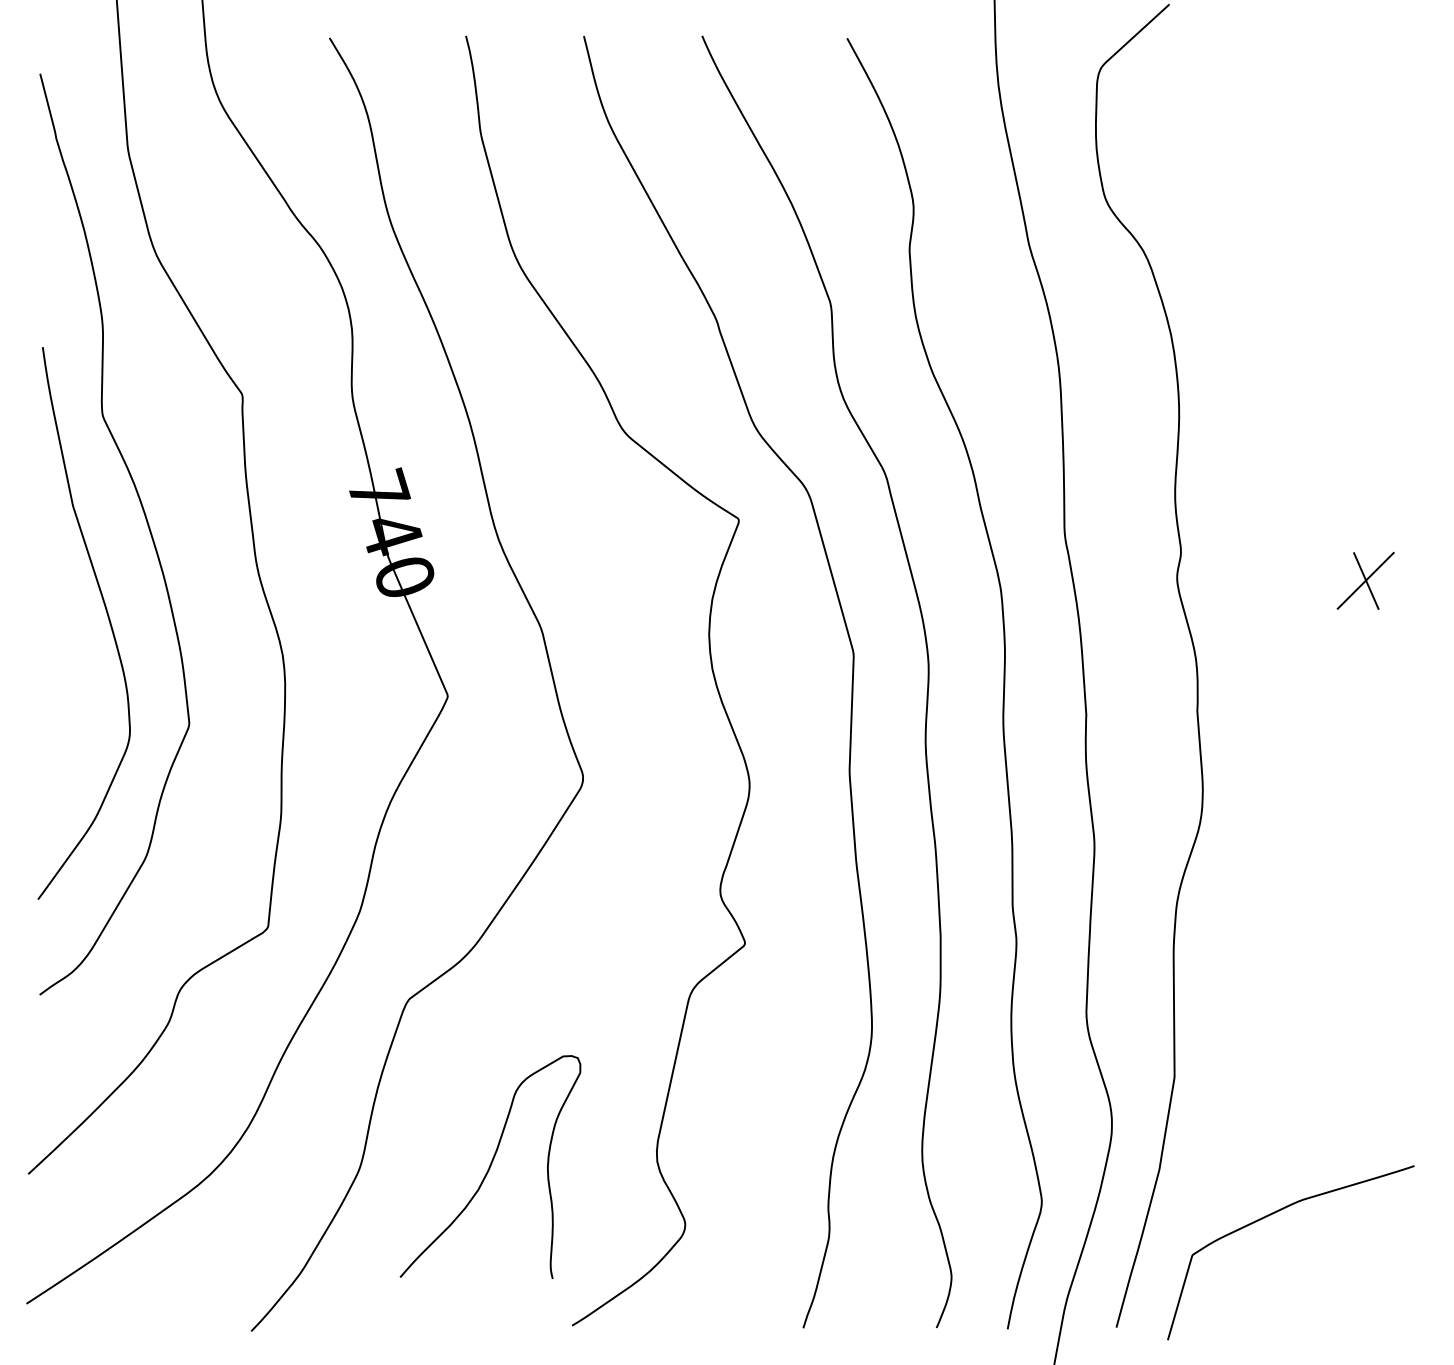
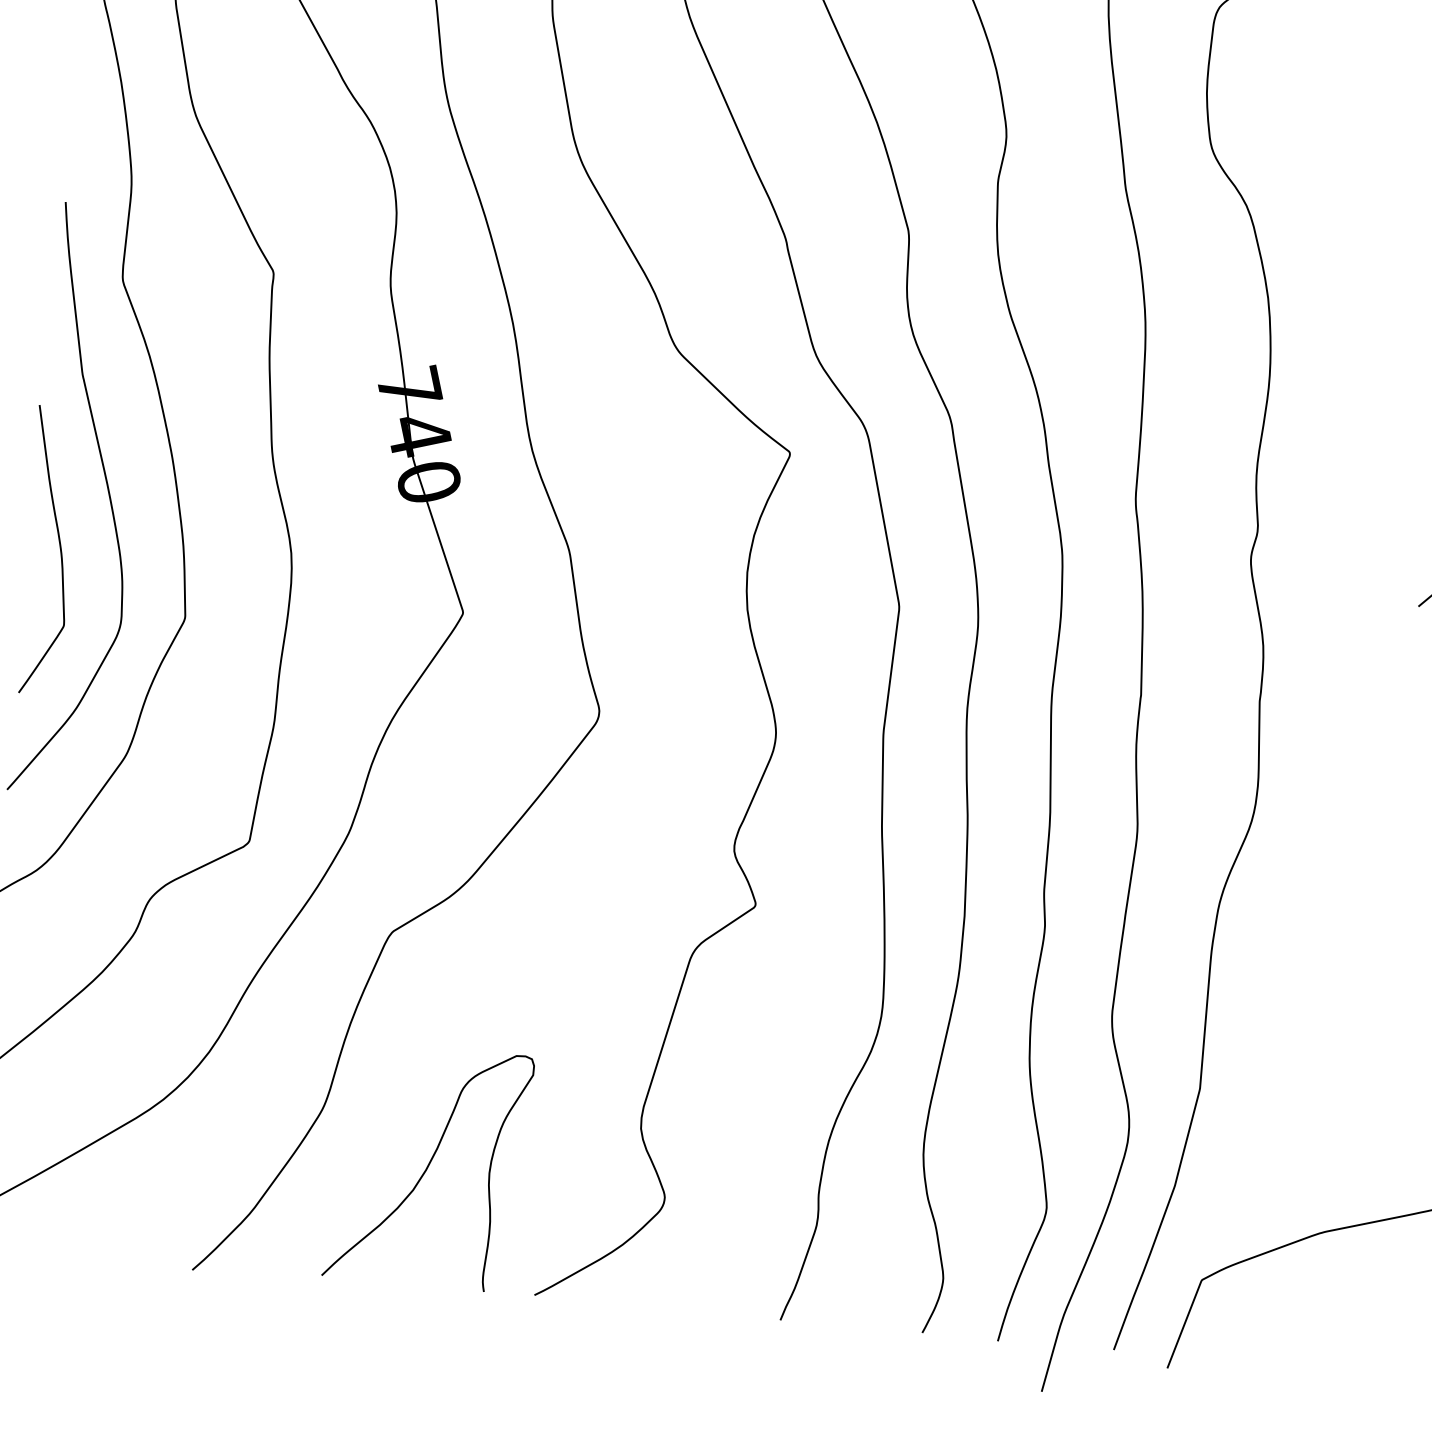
curve: (66, 671) -> (59, 549), added
curve: (490, 1166) -> (428, 1166), moved

